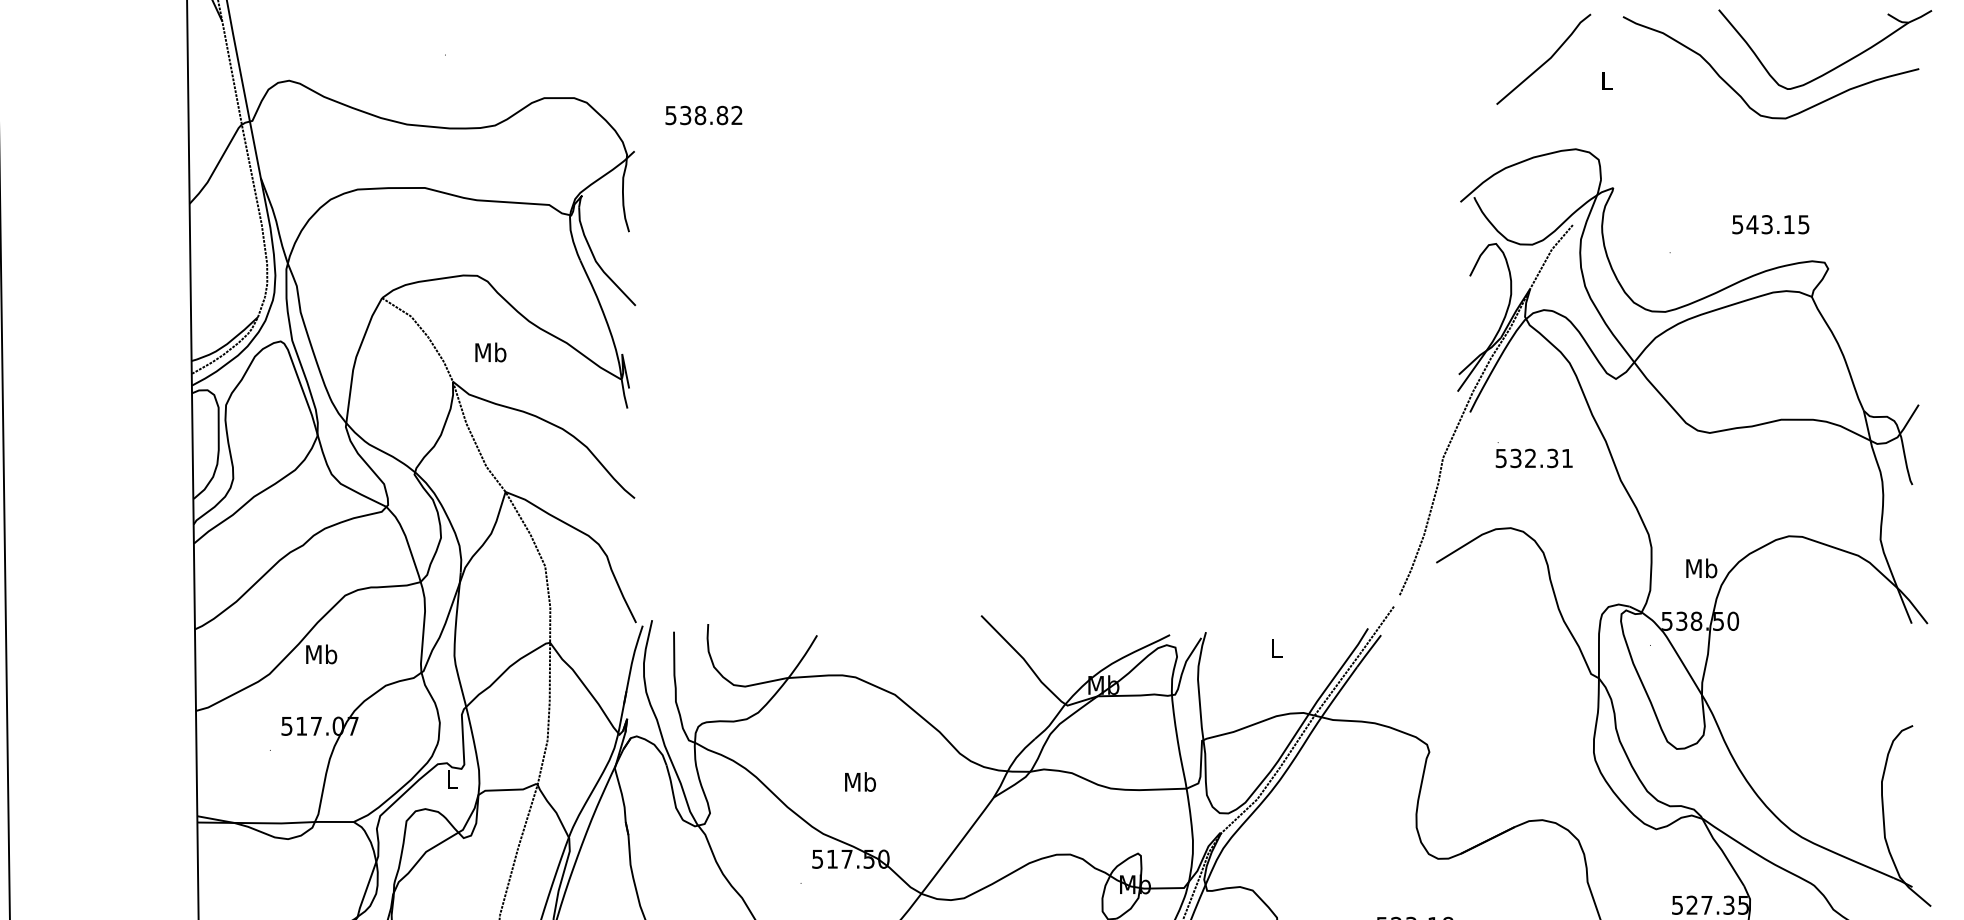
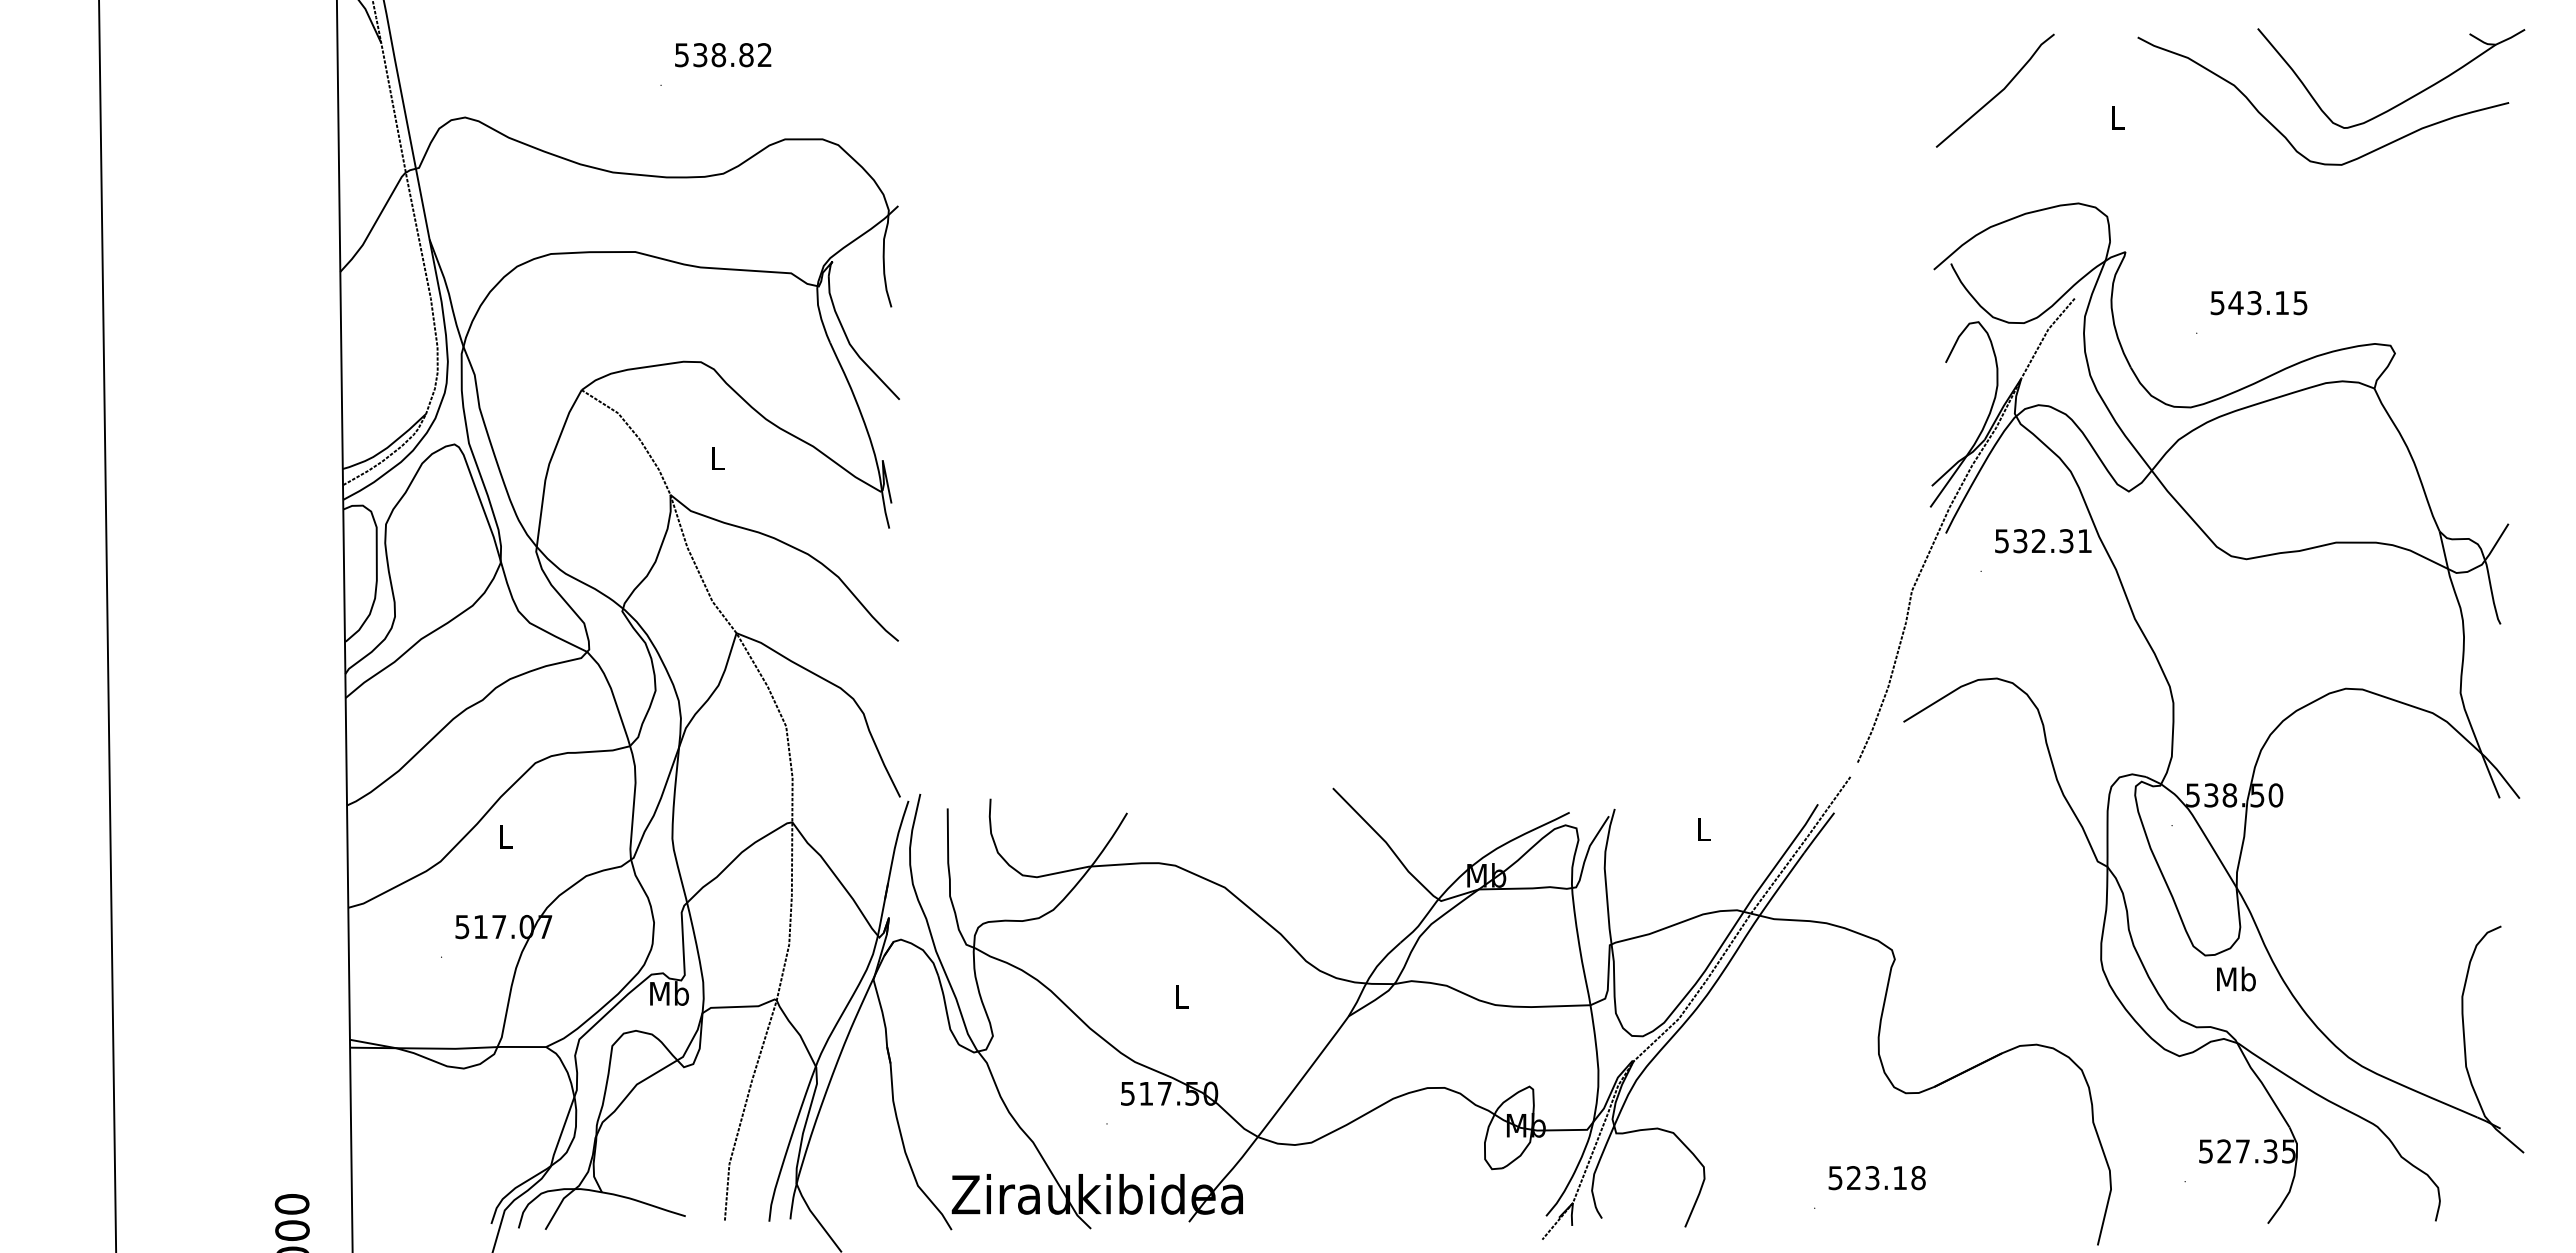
line: (1545, 61) -> (1997, 93), moved
text: (704, 115) -> (723, 55), moved
text: (1770, 225) -> (2258, 303), moved
text: (490, 351) -> (717, 457), Mb -> L
text: (1534, 458) -> (2043, 541), moved
text: (1701, 567) -> (2236, 978), moved
text: (321, 654) -> (505, 836), Mb -> L
text: (452, 779) -> (669, 993), L -> Mb
text: (860, 781) -> (1181, 996), Mb -> L

